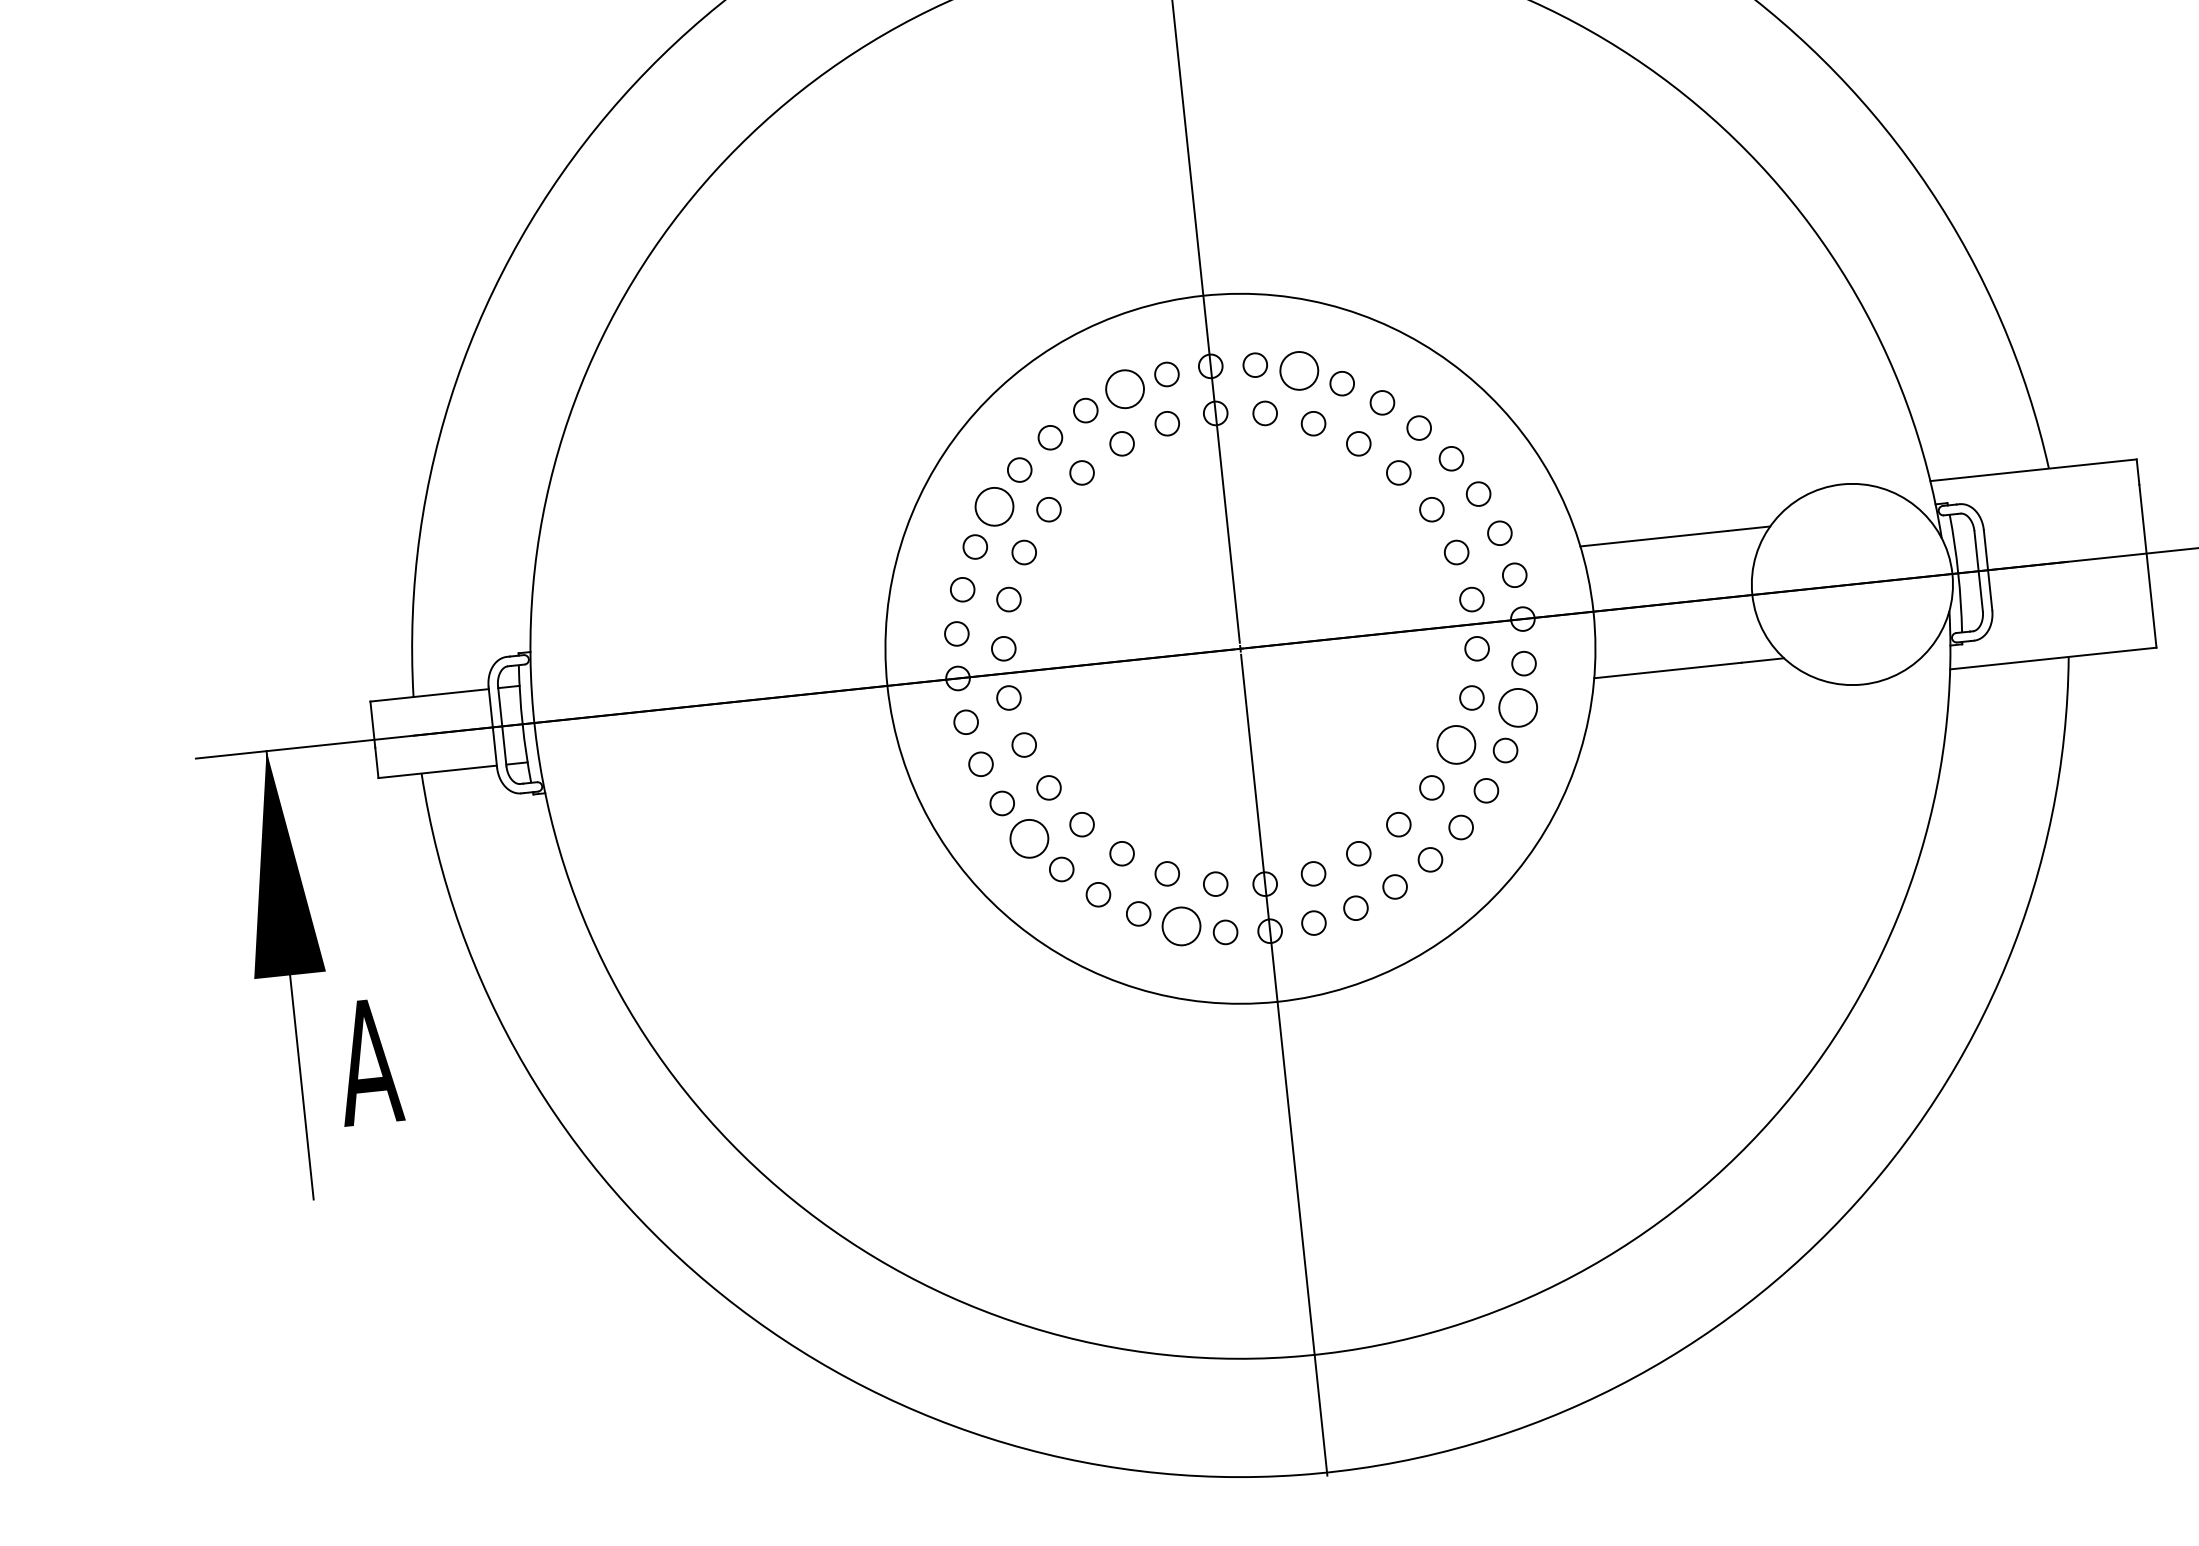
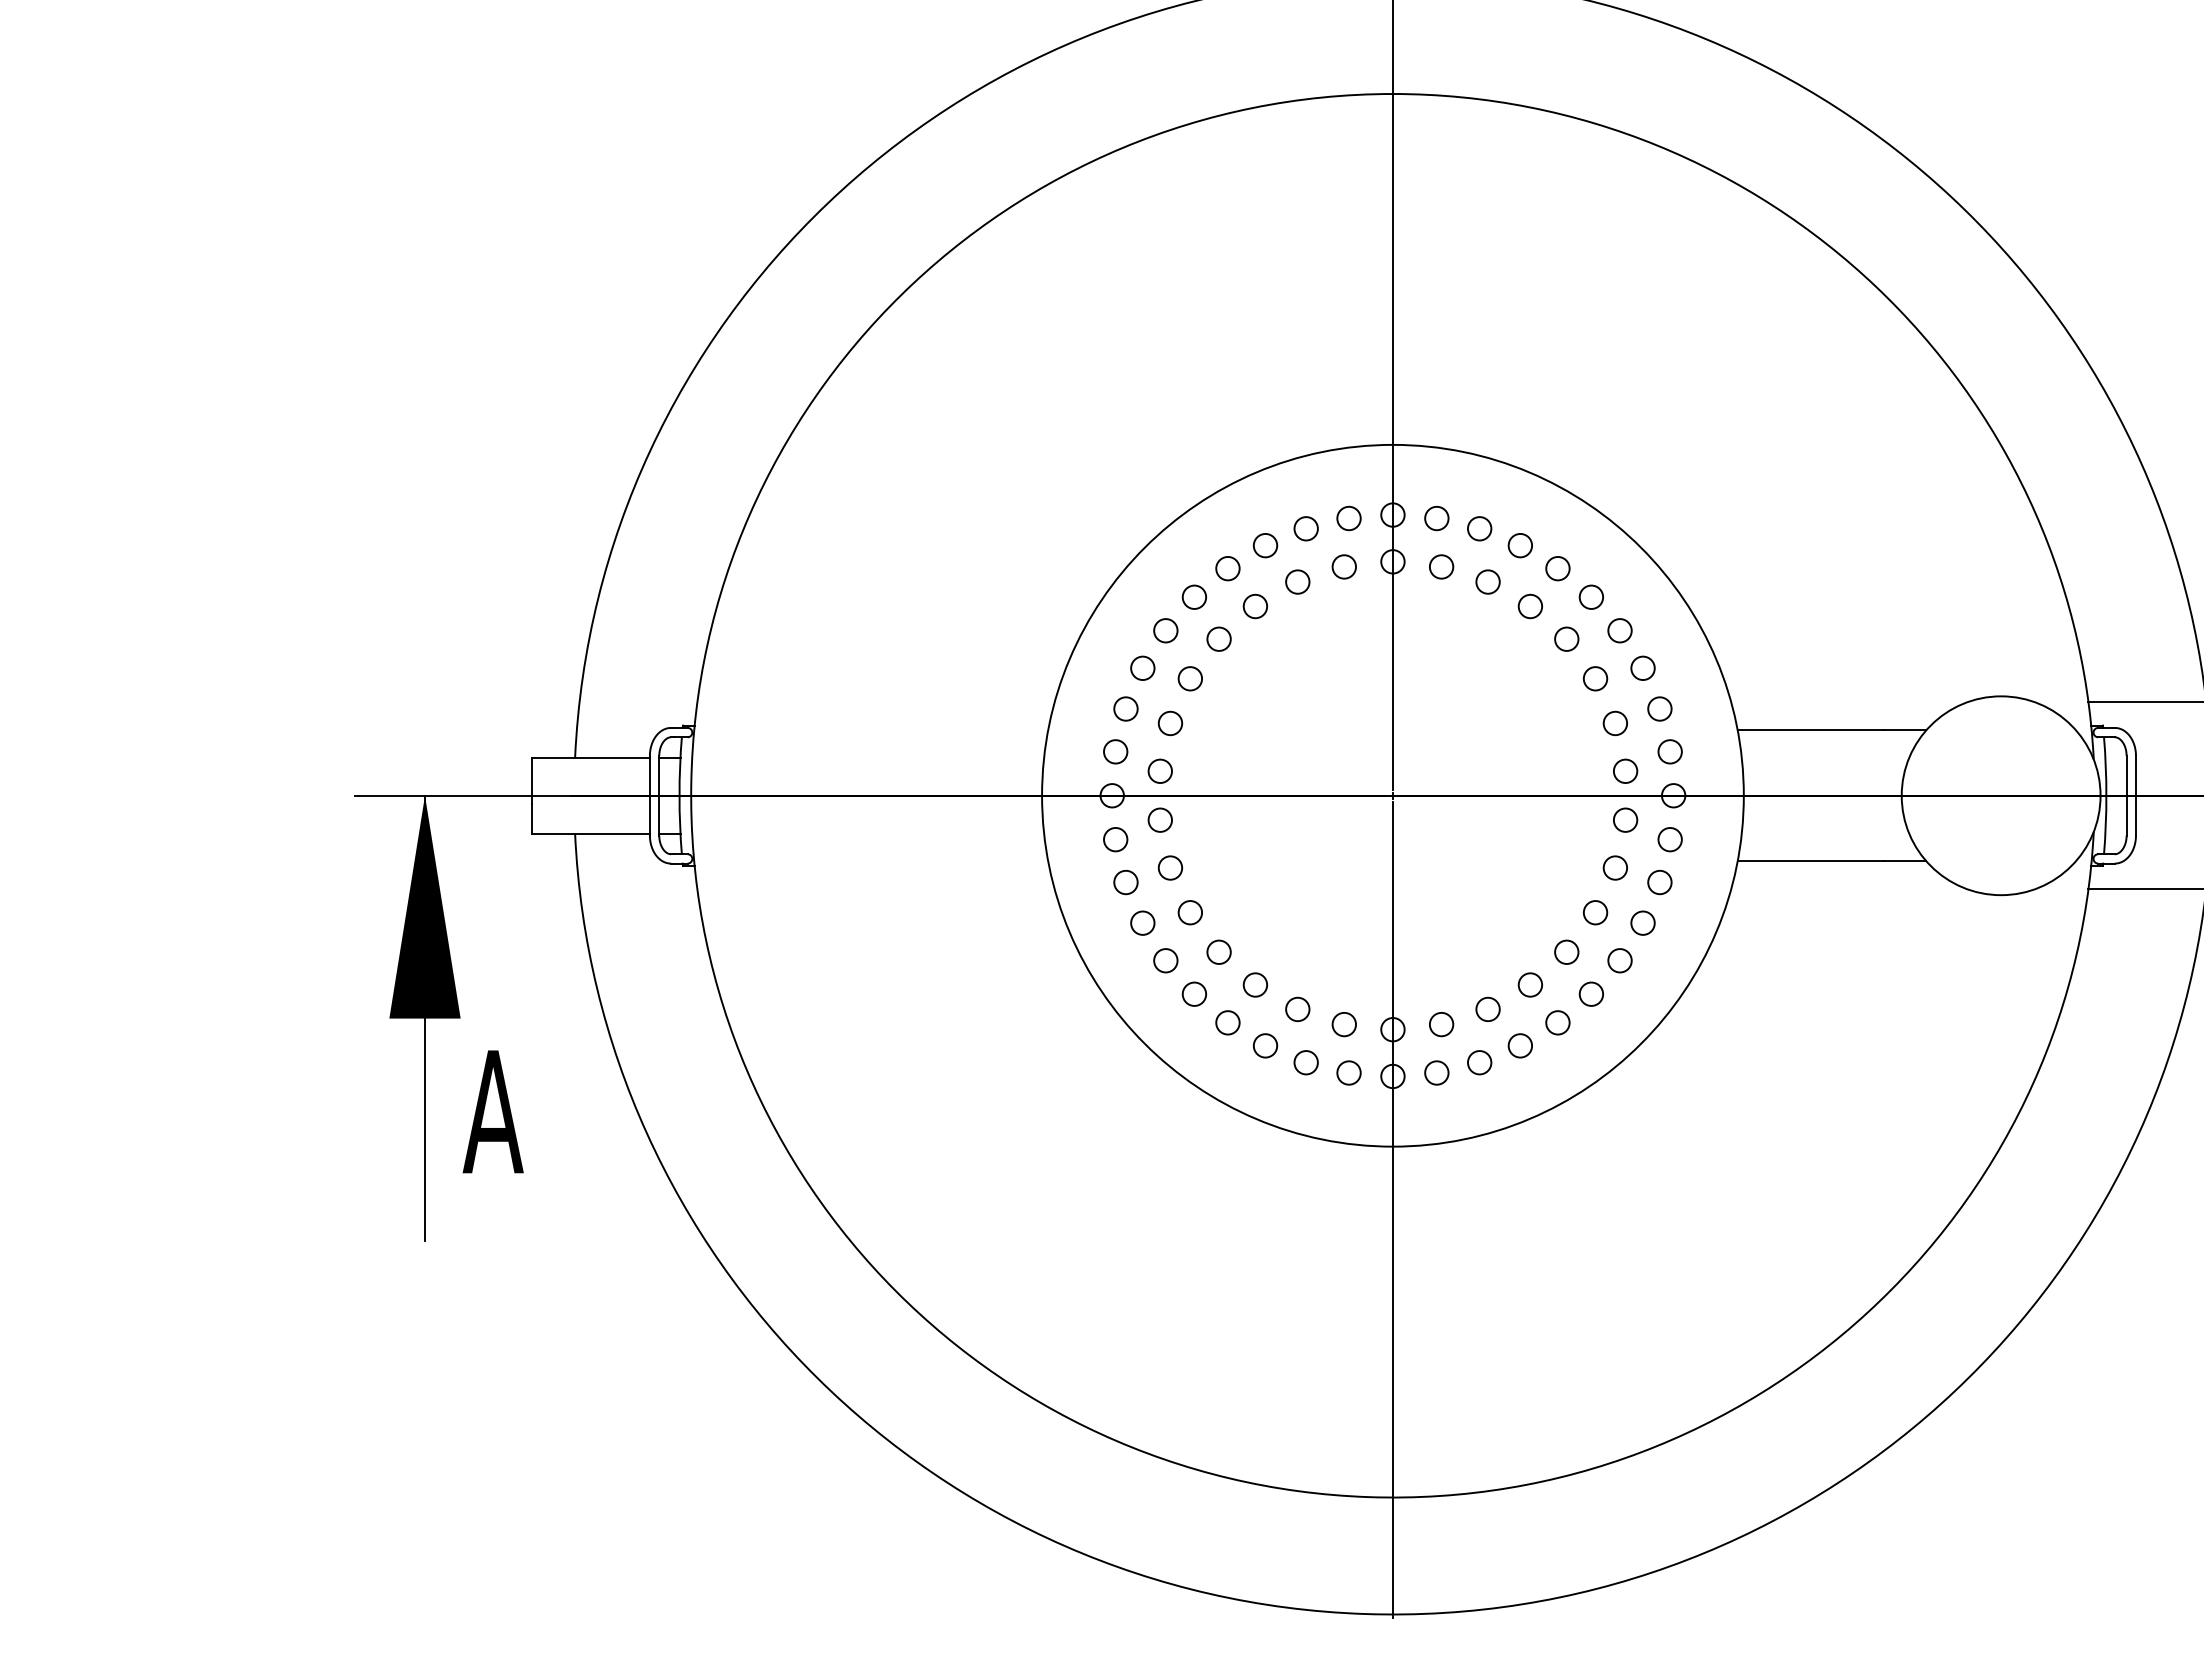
circle: (1299, 370) -> (1479, 528), size x0.62
circle: (1124, 389) -> (1305, 528), size x0.62
circle: (994, 506) -> (1165, 630), size x0.62
circle: (1517, 707) -> (1659, 882), size x0.62
circle: (1456, 744) -> (1595, 912), size x0.62
circle: (1029, 838) -> (1165, 960), size x0.62
circle: (1180, 926) -> (1305, 1062), size x0.62

